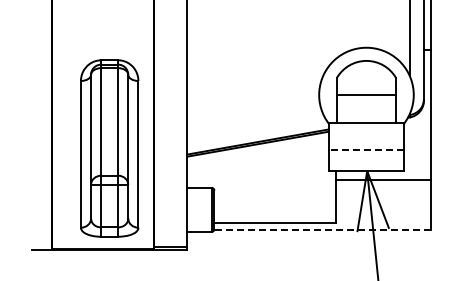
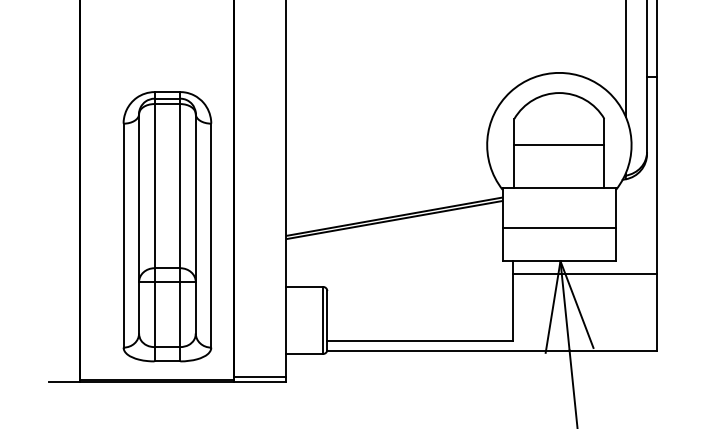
line: (365, 149) -> (557, 228), dashed -> solid
line: (321, 230) -> (490, 351), dashed -> solid

